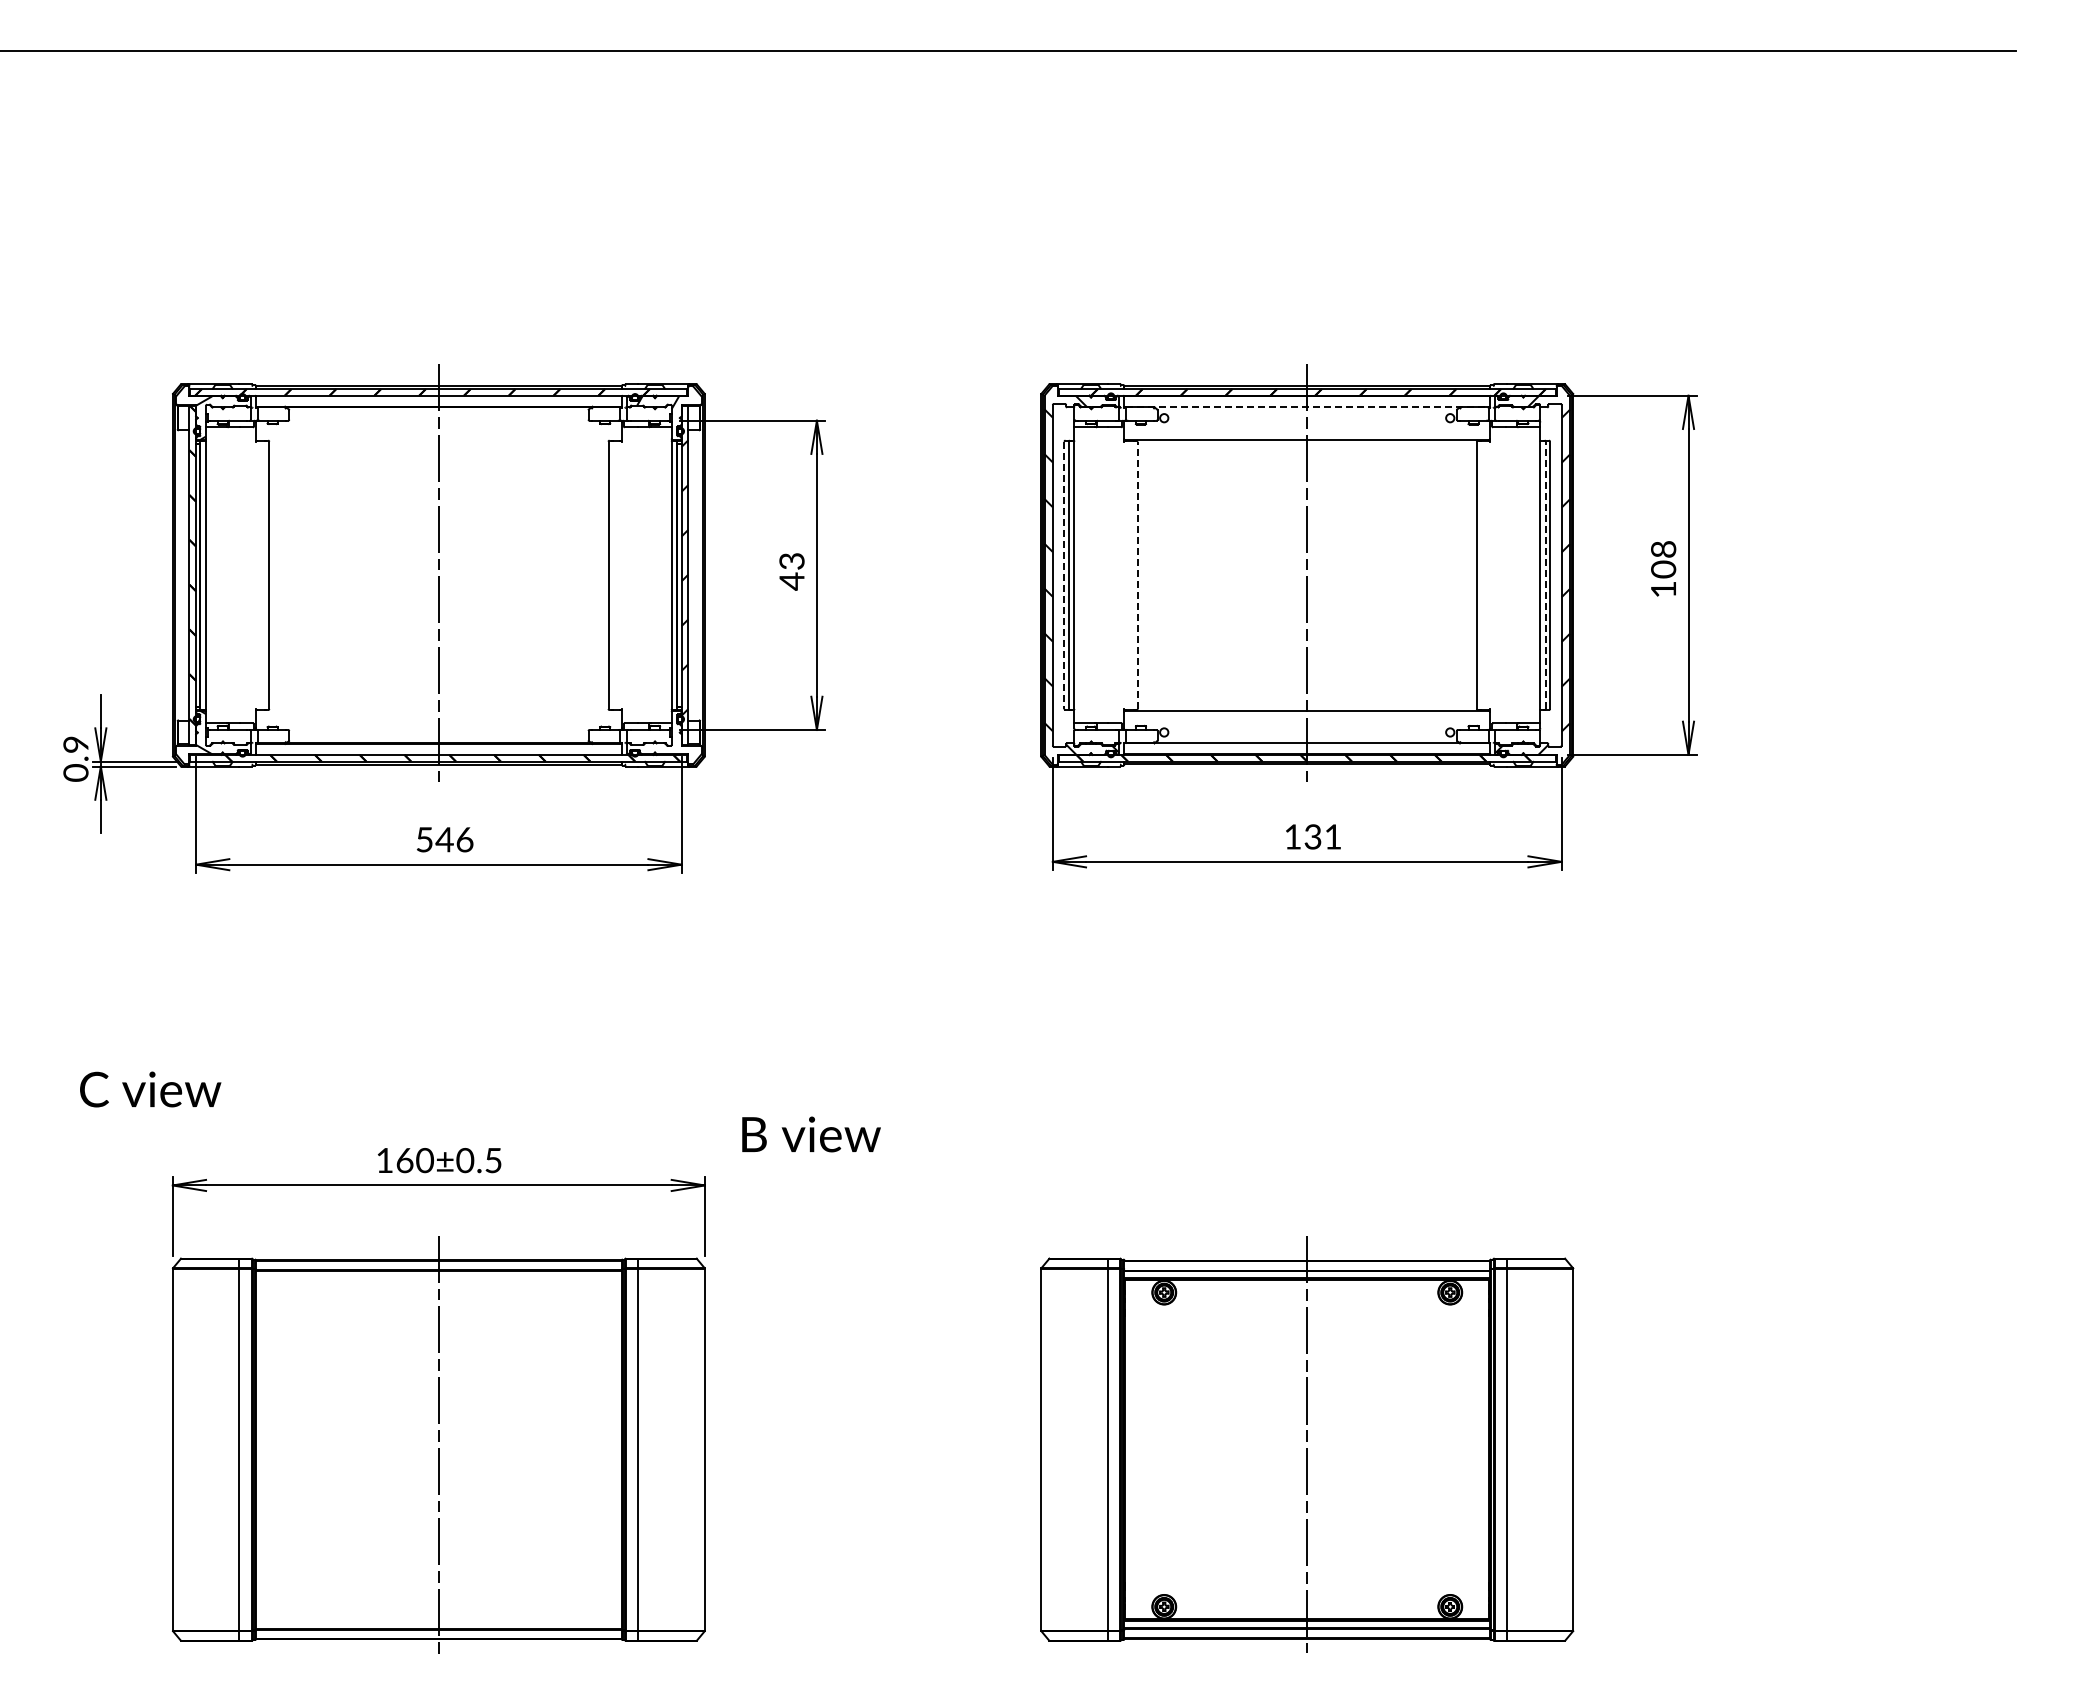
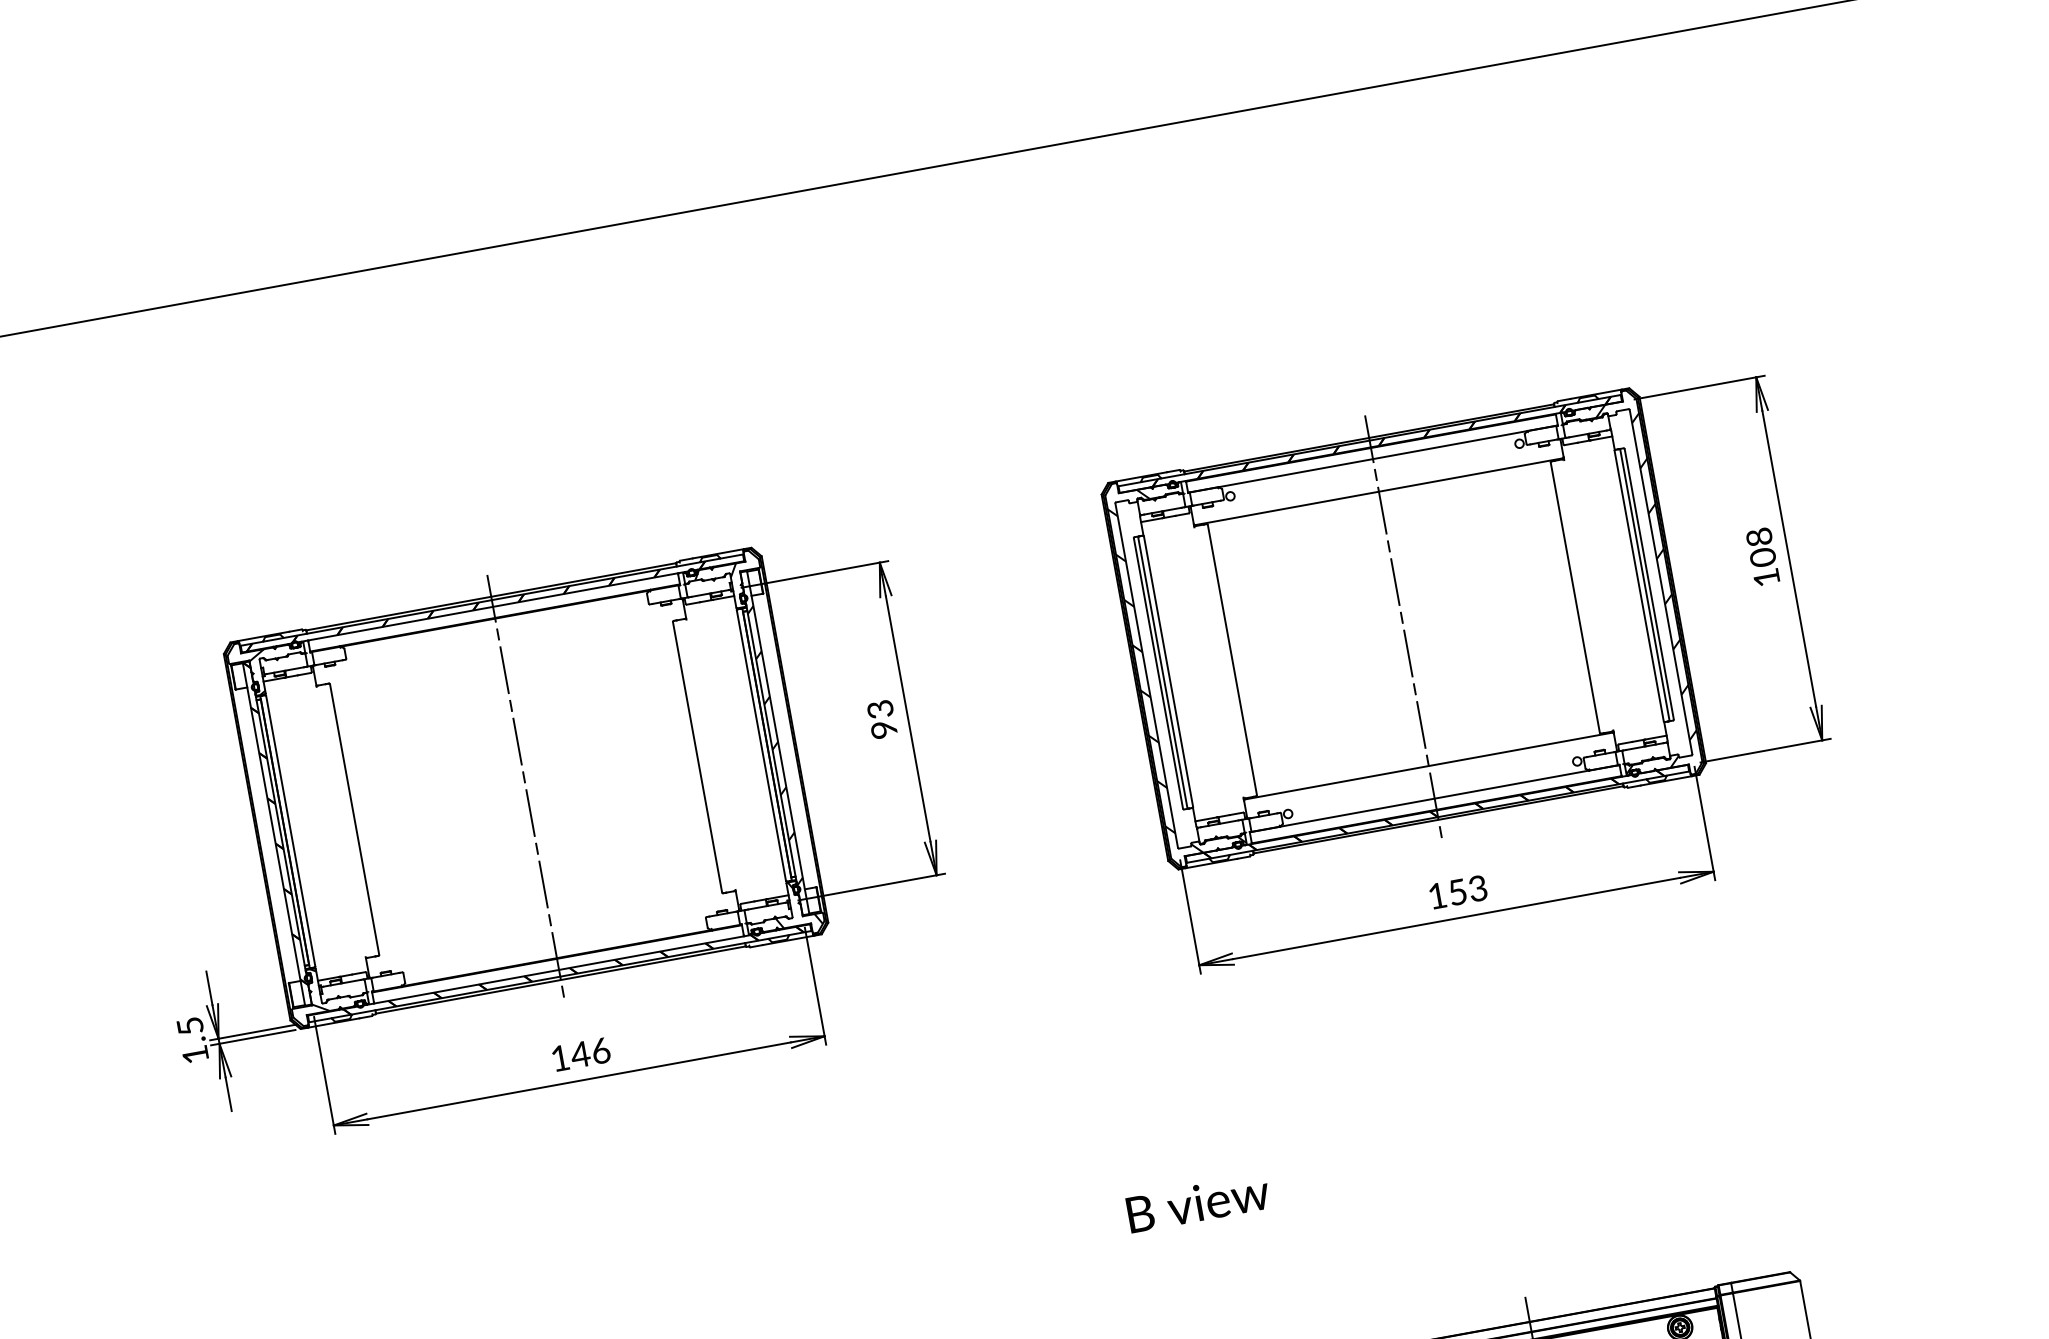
line: (1307, 407) -> (1373, 459), dashed -> solid
line: (1064, 575) -> (1158, 673), dashed -> solid
line: (1137, 575) -> (1232, 660), dashed -> solid
line: (1545, 575) -> (1644, 585), dashed -> solid
text: (791, 581) -> (883, 729), 43 -> 93
hatch: (677, 733) -> (796, 904), added
text: (75, 758) -> (192, 1040), 0.9 -> 1.5
text: (1322, 836) -> (1467, 890), 131 -> 153
text: (424, 839) -> (560, 1058), 546 -> 146
text: (811, 1134) -> (1198, 1203), moved

